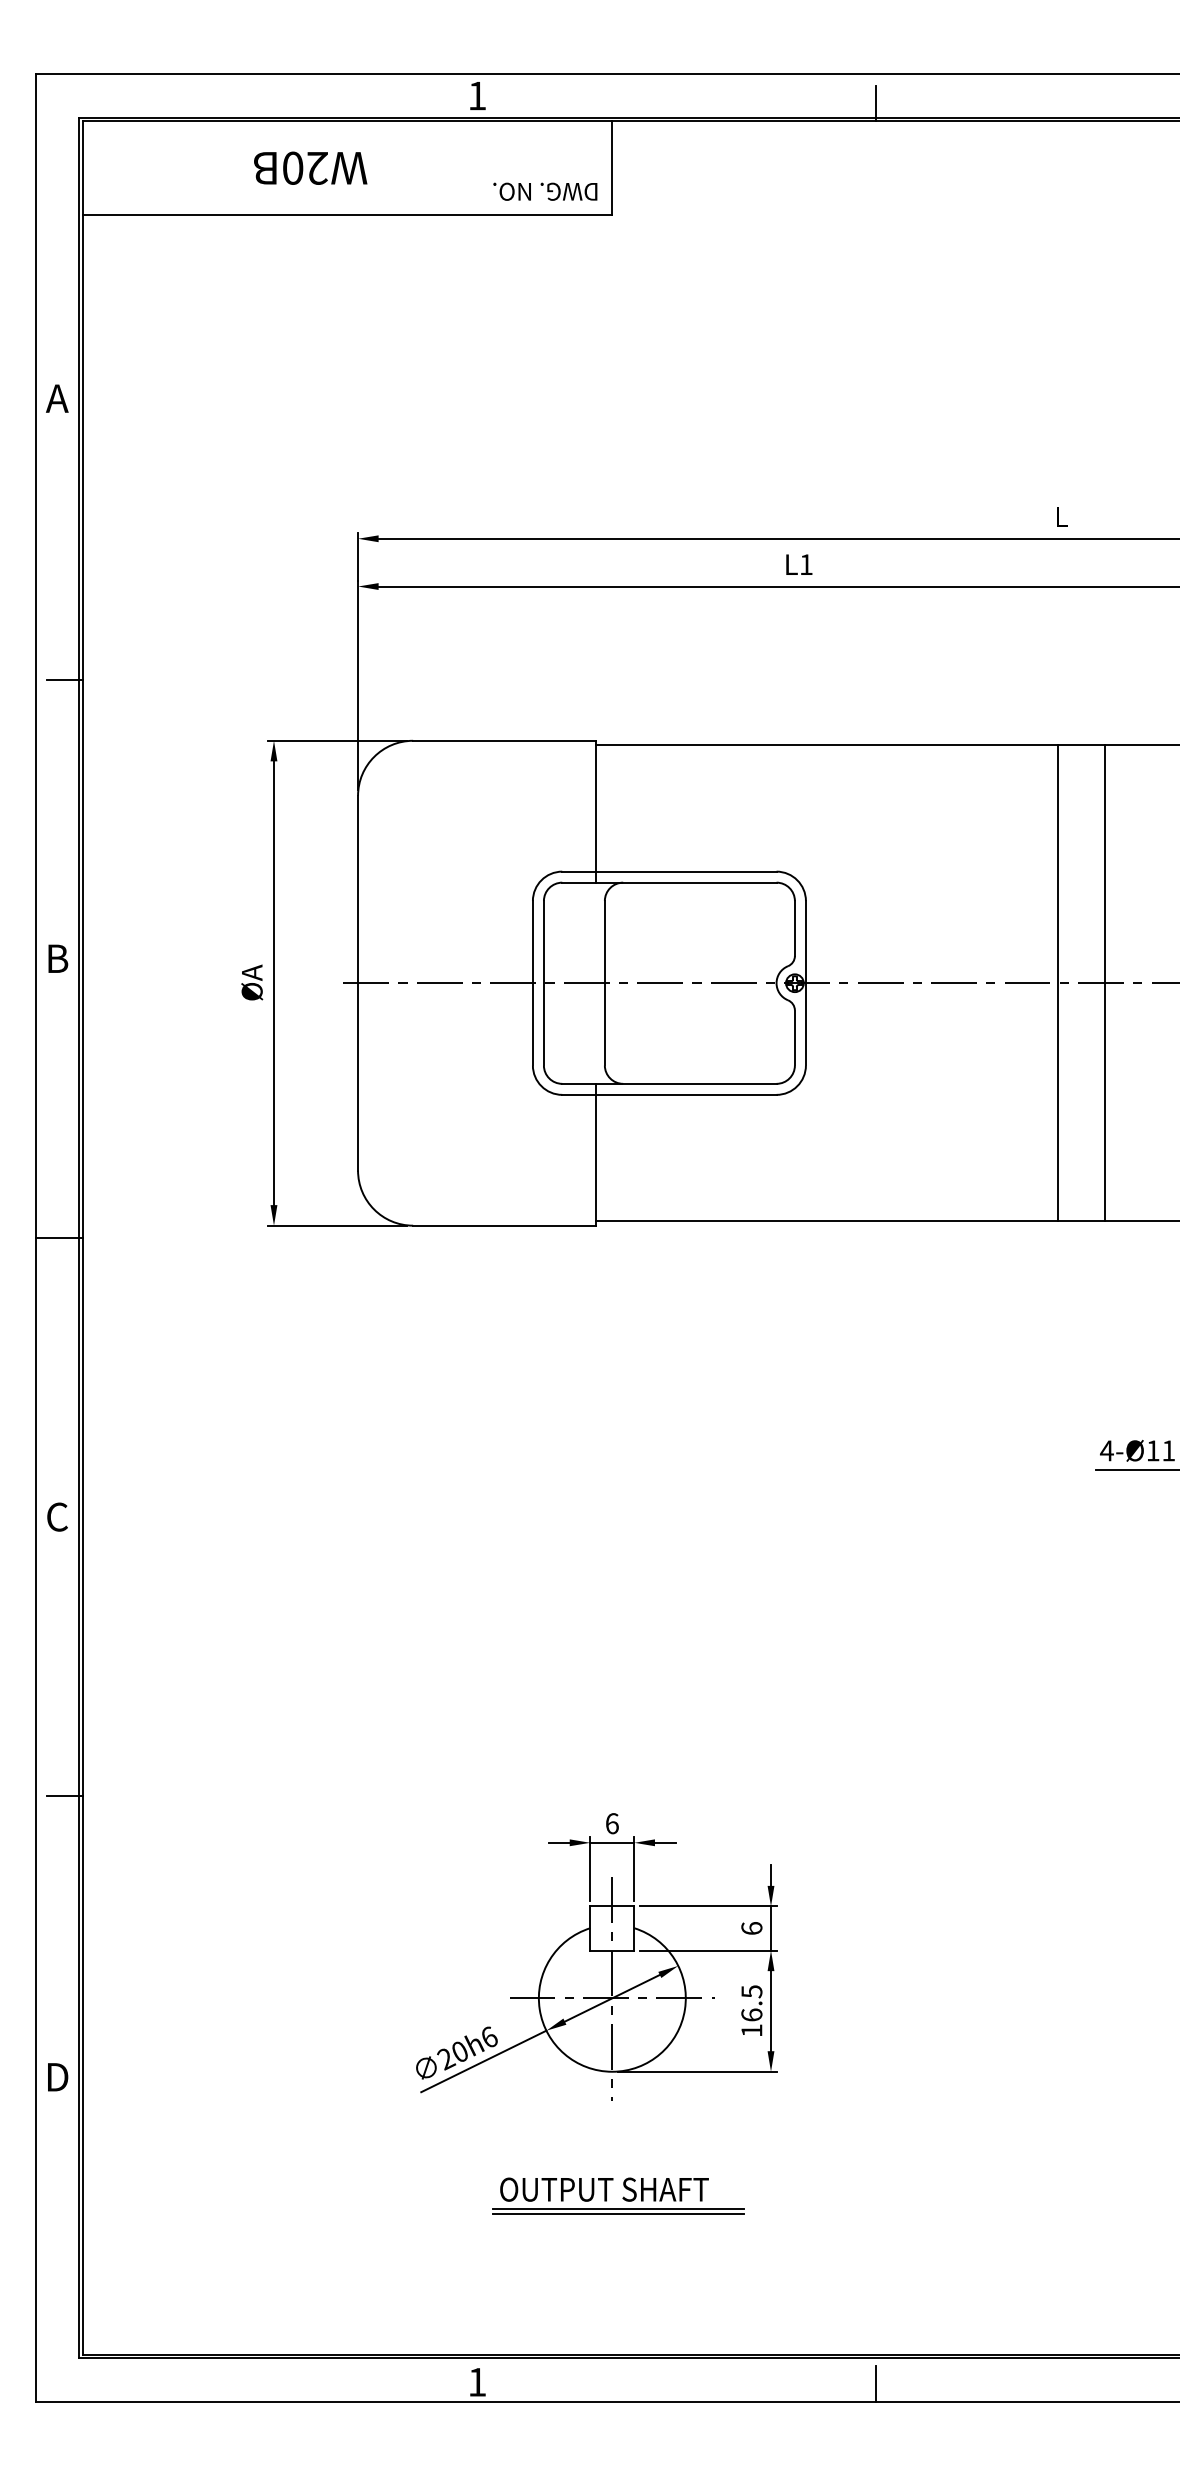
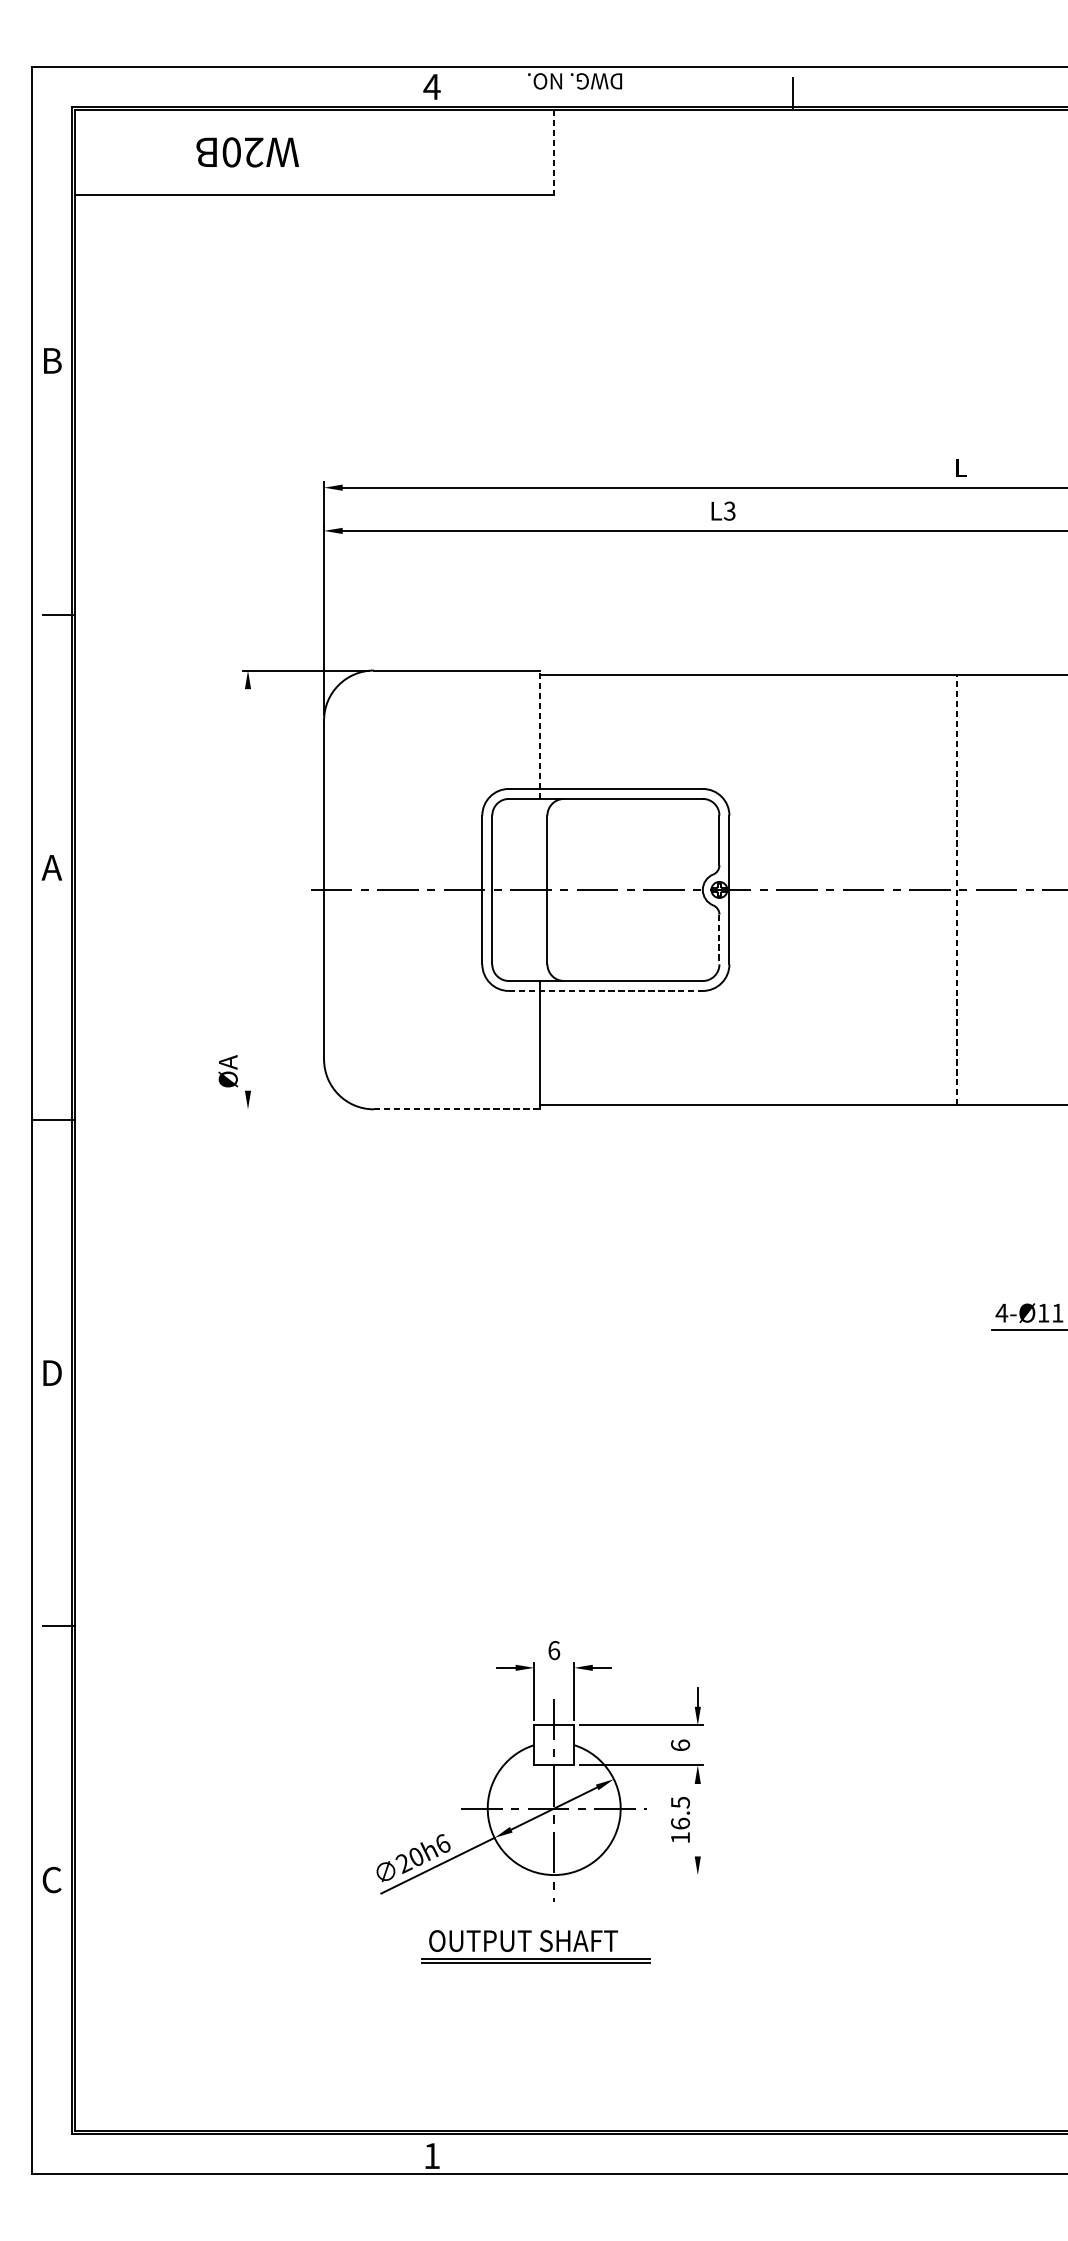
text: (476, 96) -> (431, 87), 1 -> 4
text: (310, 167) -> (247, 151), moved
line: (611, 168) -> (553, 152), solid -> dashed
text: (545, 191) -> (575, 81), moved
text: (57, 398) -> (52, 360), A -> B
text: (805, 564) -> (729, 510), L1 -> L3
line: (596, 811) -> (539, 734), solid -> dashed
text: (57, 958) -> (52, 867), B -> A
text: (252, 982) -> (228, 1071), moved
line: (1057, 982) -> (957, 889), solid -> dashed
line: (274, 983) -> (248, 890), removed
line: (1105, 983) -> (1000, 890), removed
line: (794, 1038) -> (719, 939), solid -> dashed
line: (669, 1094) -> (605, 990), solid -> dashed
line: (337, 1225) -> (305, 1109), removed
line: (504, 1225) -> (456, 1109), solid -> dashed
text: (57, 1516) -> (52, 1372), C -> D
line: (612, 1842) -> (554, 1667), removed
line: (771, 1928) -> (698, 1745), removed
line: (771, 2011) -> (698, 1820), removed
line: (697, 2071) -> (631, 1874), removed
text: (57, 2076) -> (52, 1879), D -> C
part: (618, 2195) -> (536, 1946), moved
line: (876, 2383) -> (793, 2157), removed

